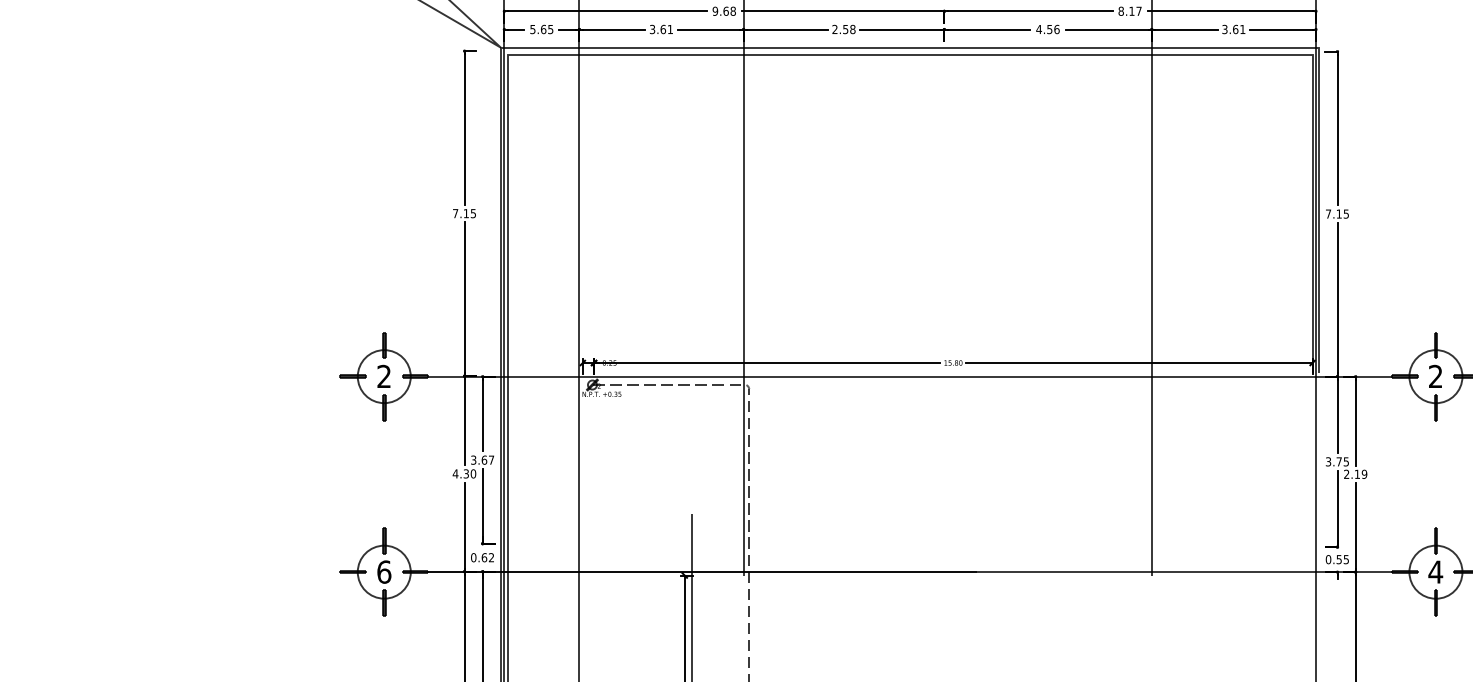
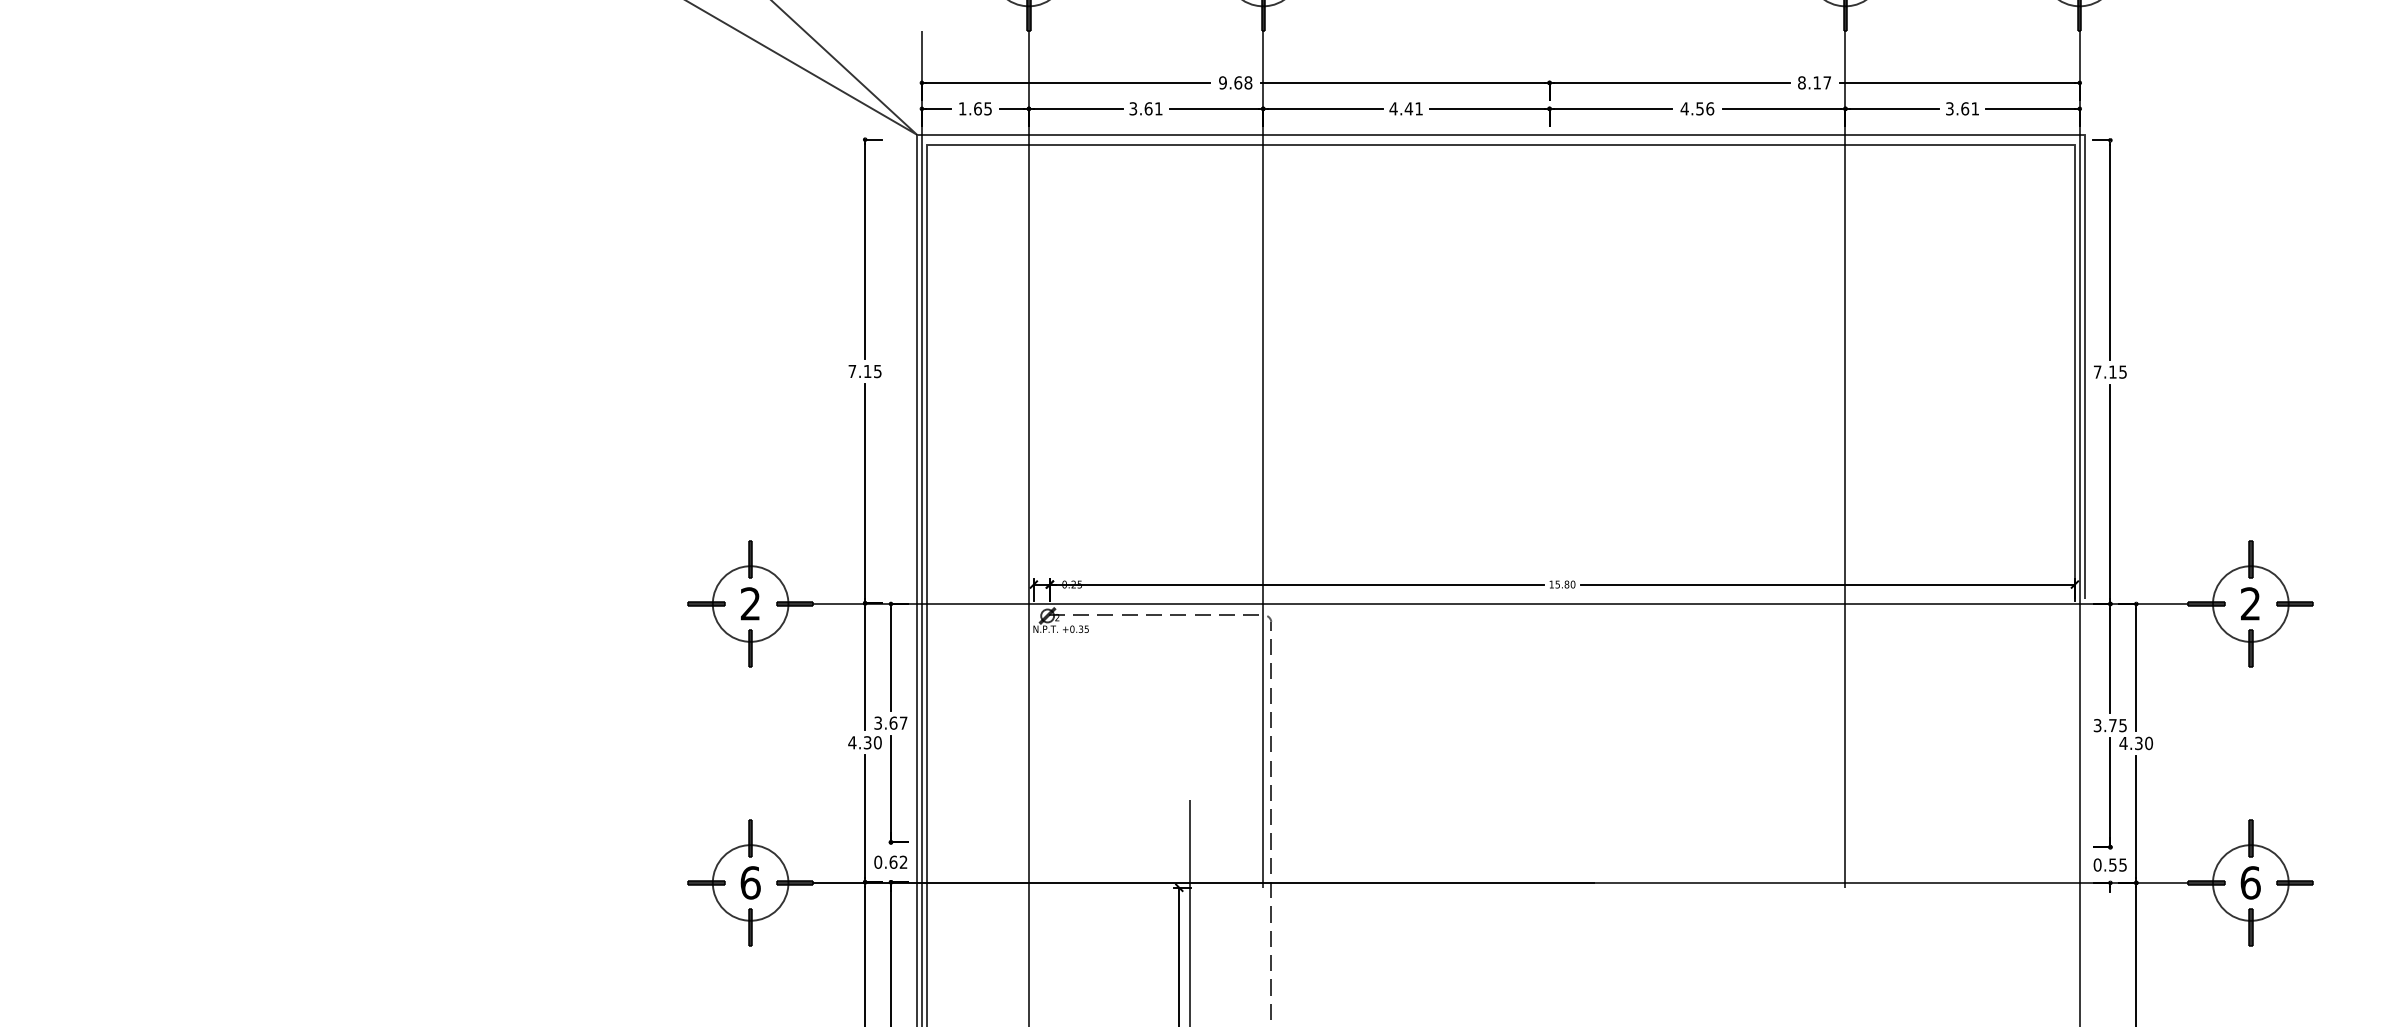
text: (532, 29) -> (962, 108), 5.65 -> 1.65
text: (844, 29) -> (1406, 108), 2.58 -> 4.41
text: (1355, 474) -> (2135, 743), 2.19 -> 4.30
text: (1435, 571) -> (2250, 882), 4 -> 6

